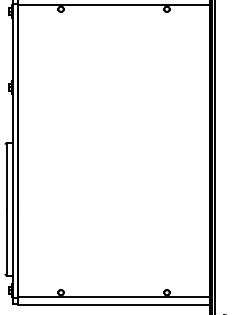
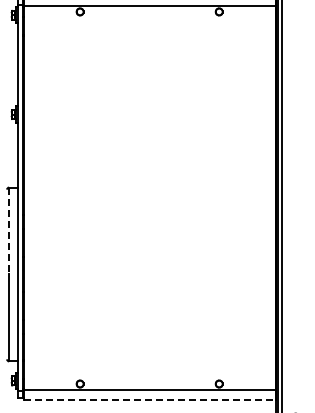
line: (7, 176) -> (9, 231), solid -> dashed
line: (113, 305) -> (149, 400), solid -> dashed

